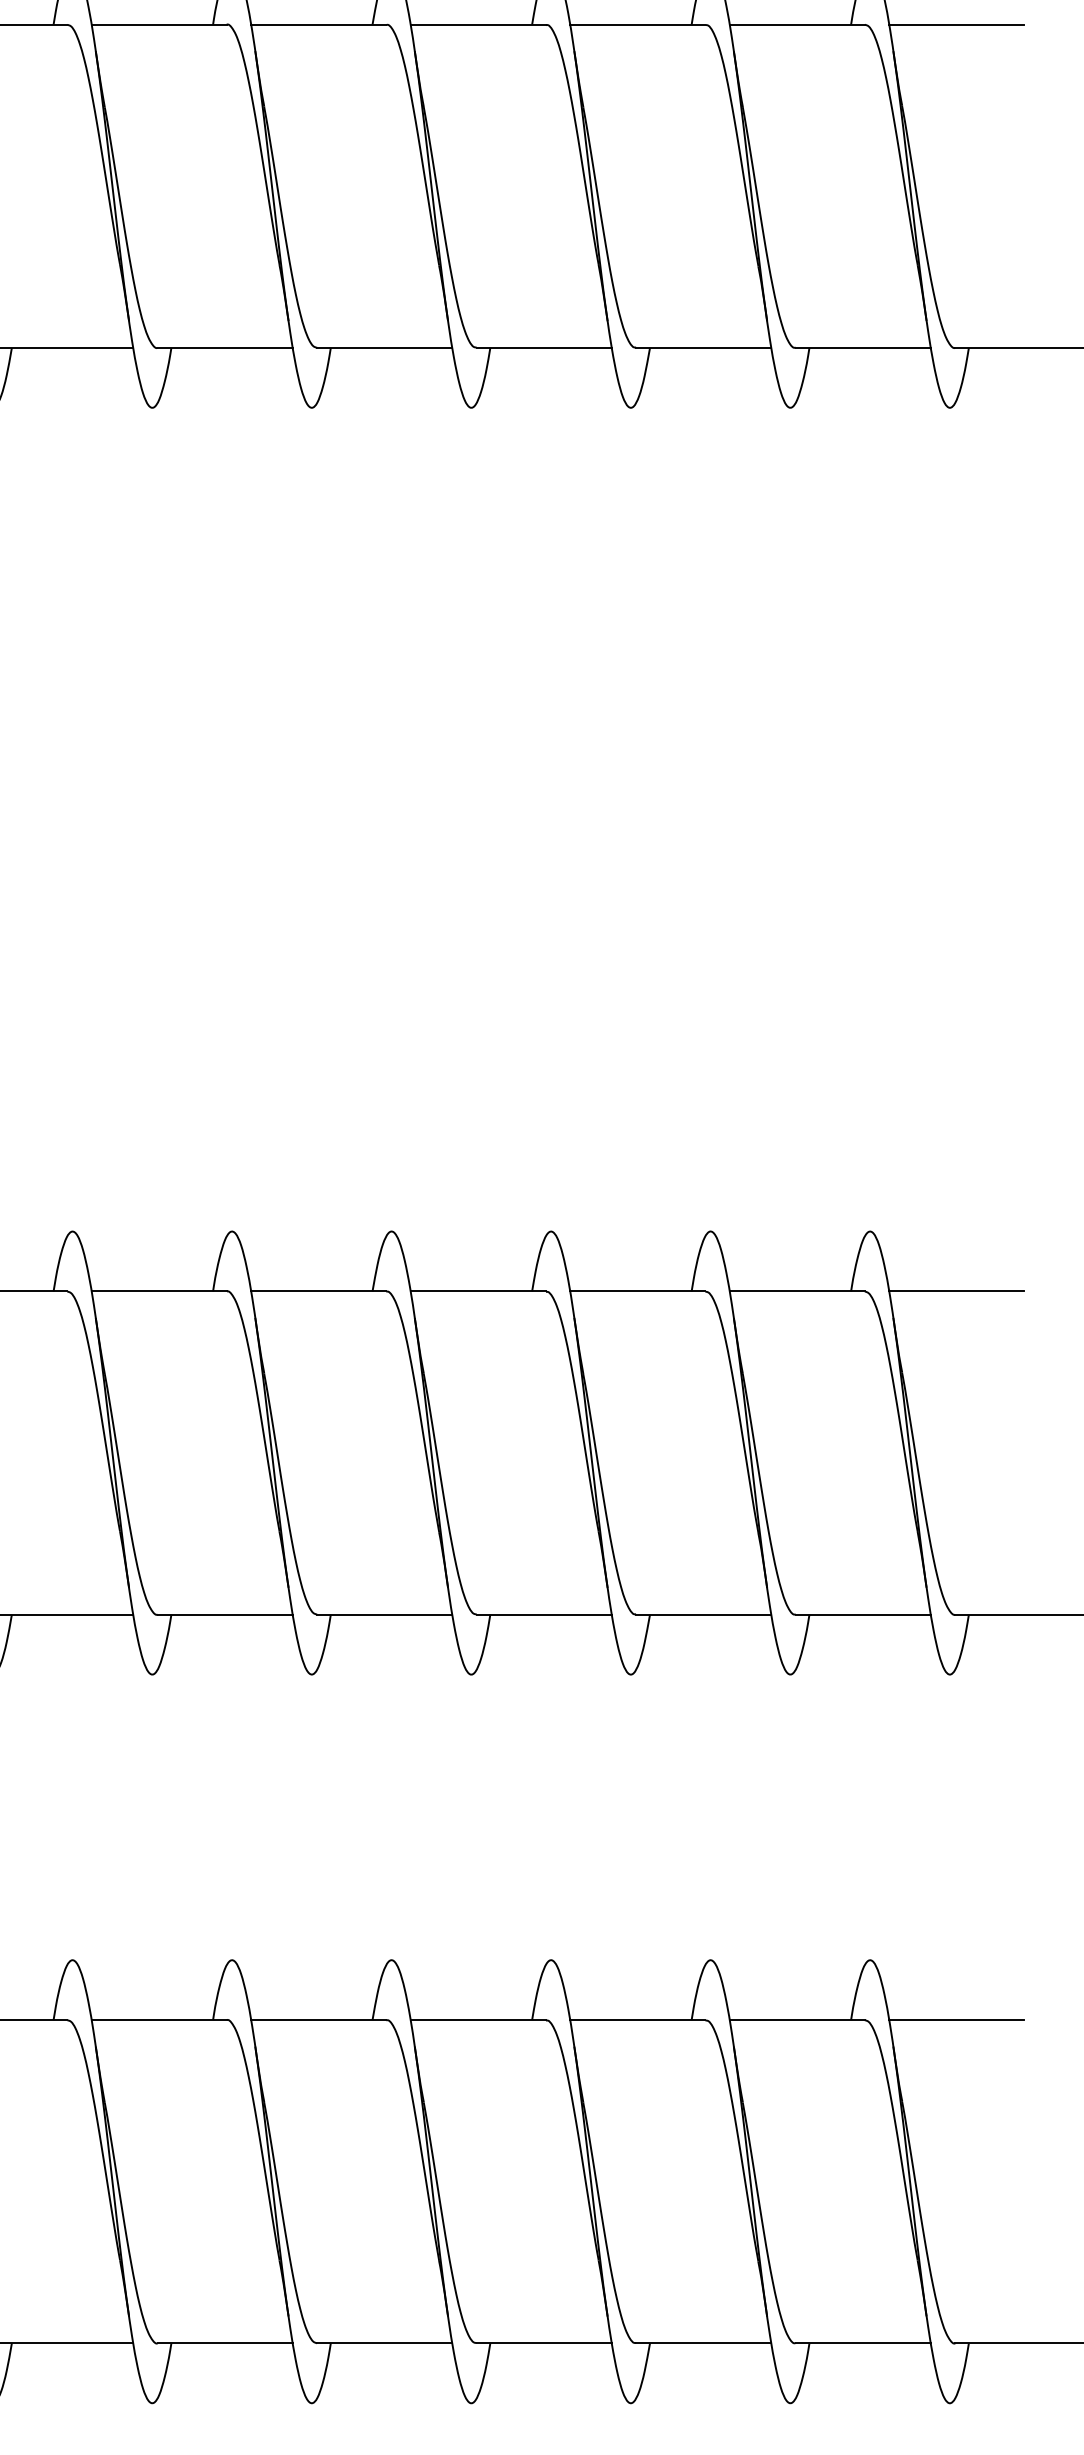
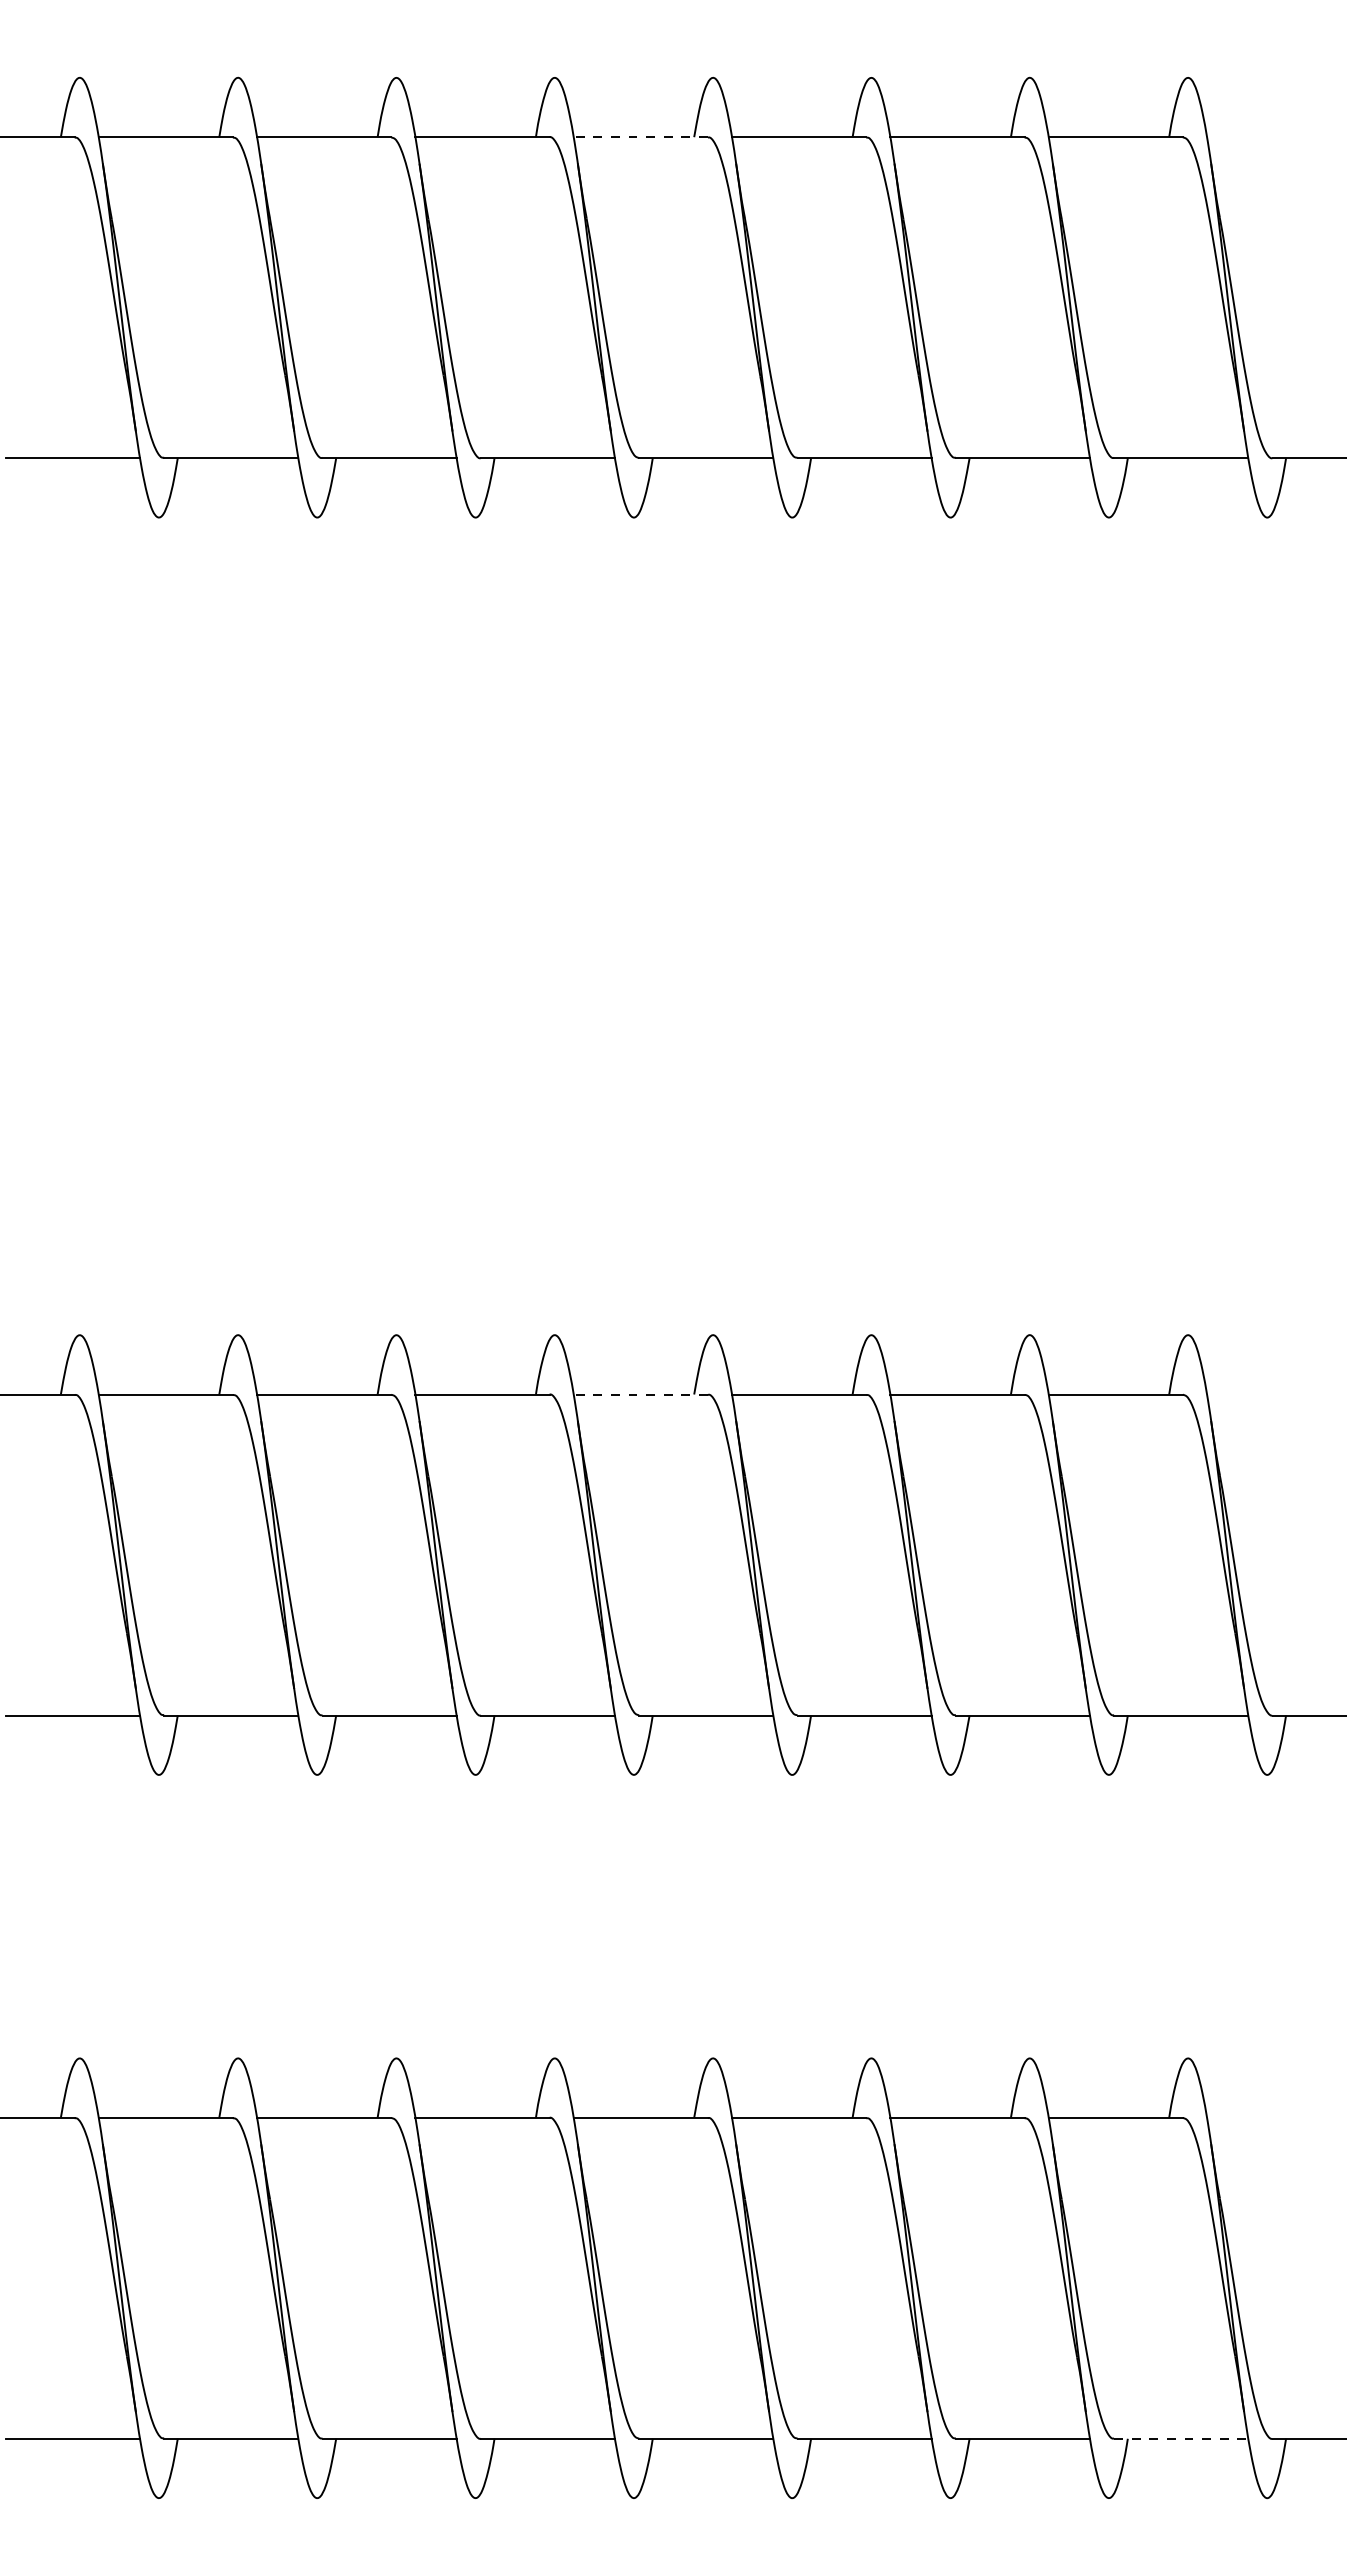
line: (318, 24) -> (640, 137), solid -> dashed
line: (957, 24) -> (1274, 137), removed
line: (318, 1291) -> (640, 1394), solid -> dashed
line: (957, 1291) -> (1274, 1394), removed
line: (957, 2019) -> (1274, 2117), removed
line: (863, 2343) -> (1181, 2438), solid -> dashed

